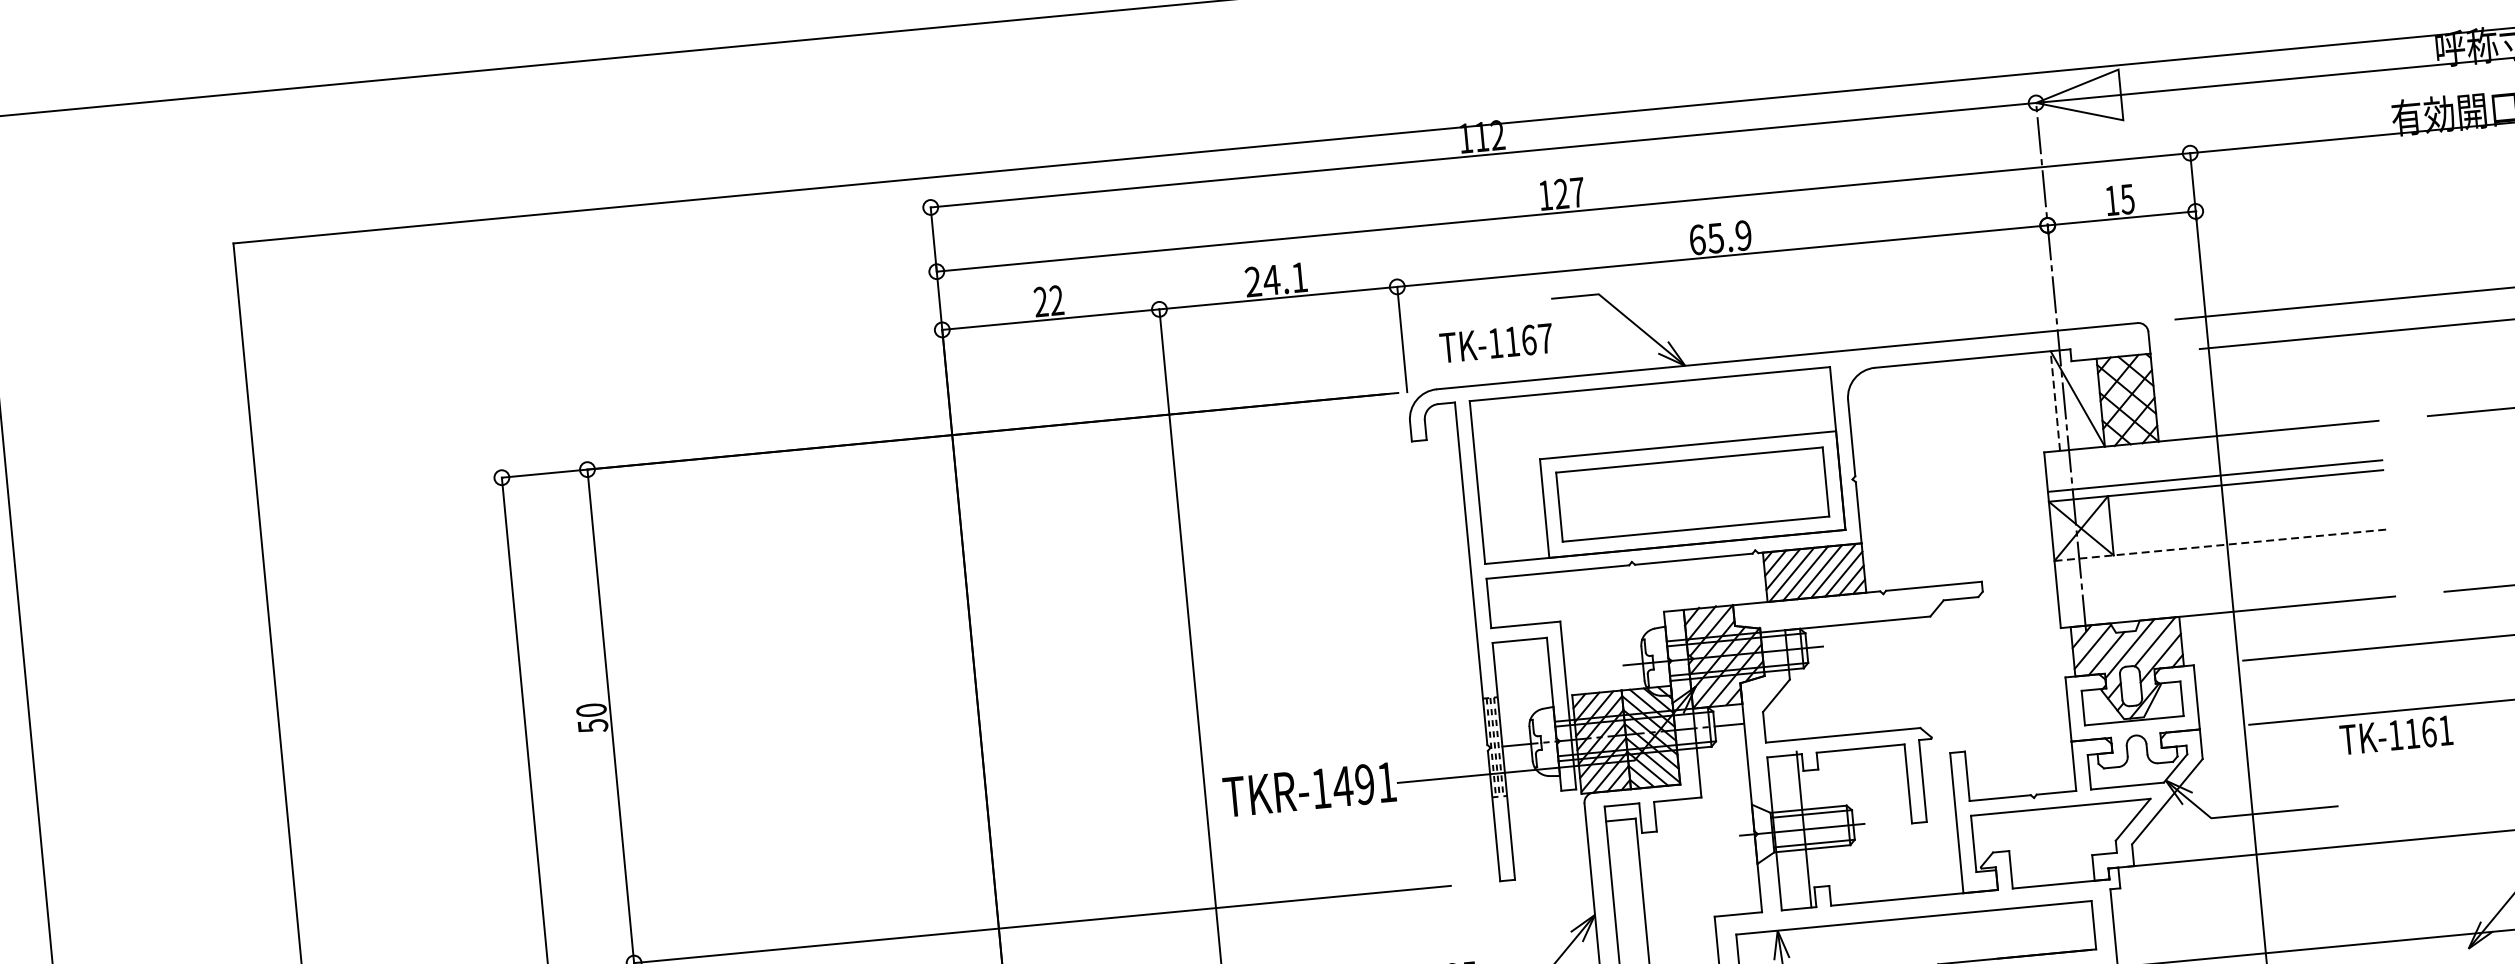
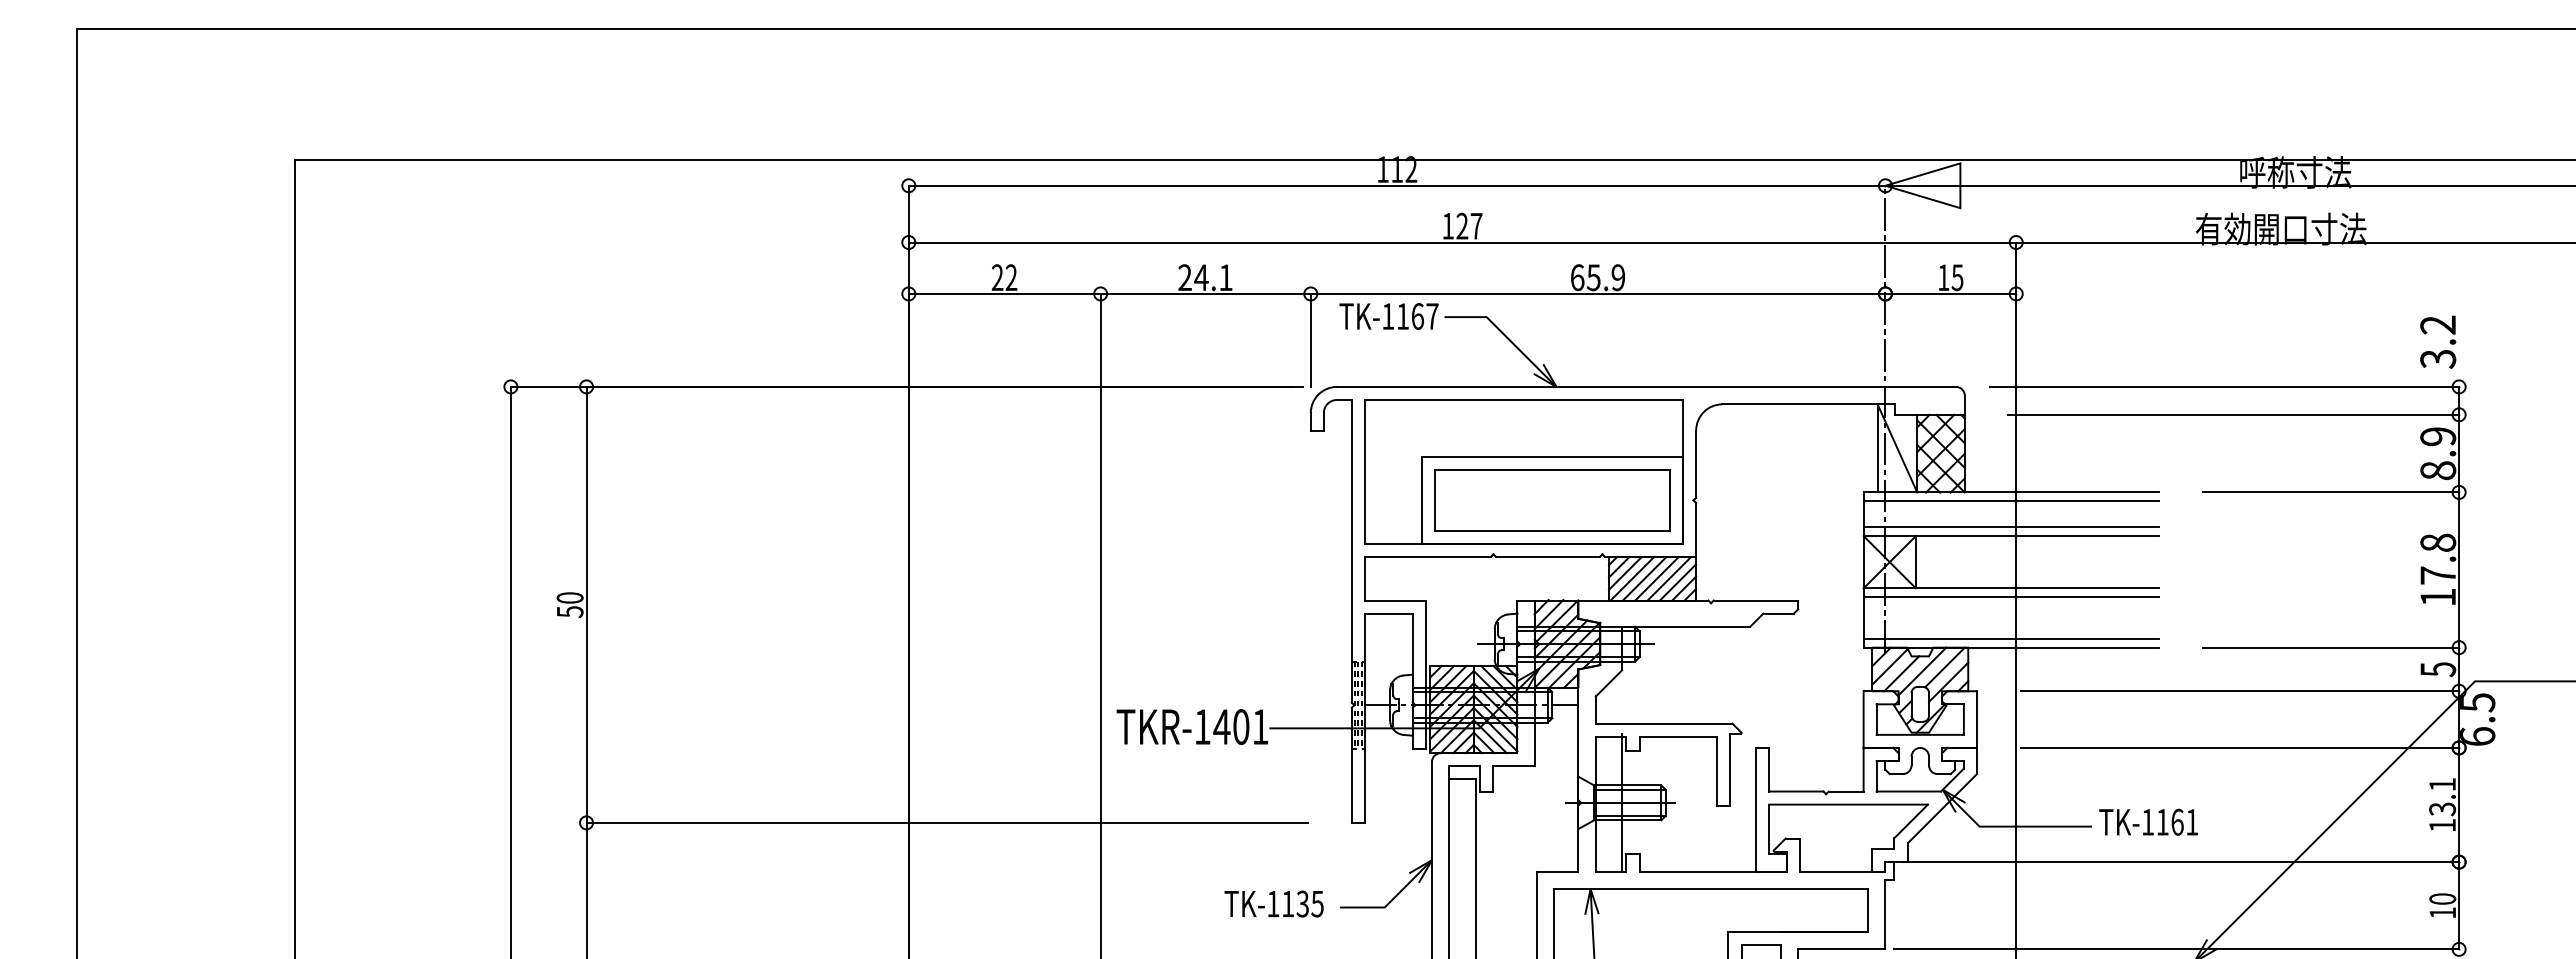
text: (1495, 343) -> (1388, 316), moved
line: (2055, 400) -> (1877, 447), dashed -> solid
line: (2211, 446) -> (2010, 501), added
line: (2221, 545) -> (2011, 588), dashed -> solid
line: (2221, 555) -> (2010, 597), added
line: (2226, 602) -> (2010, 638), added
text: (2396, 734) -> (2148, 821), moved
text: (1365, 783) -> (1241, 726), TKR-1491 -> TKR-1401

